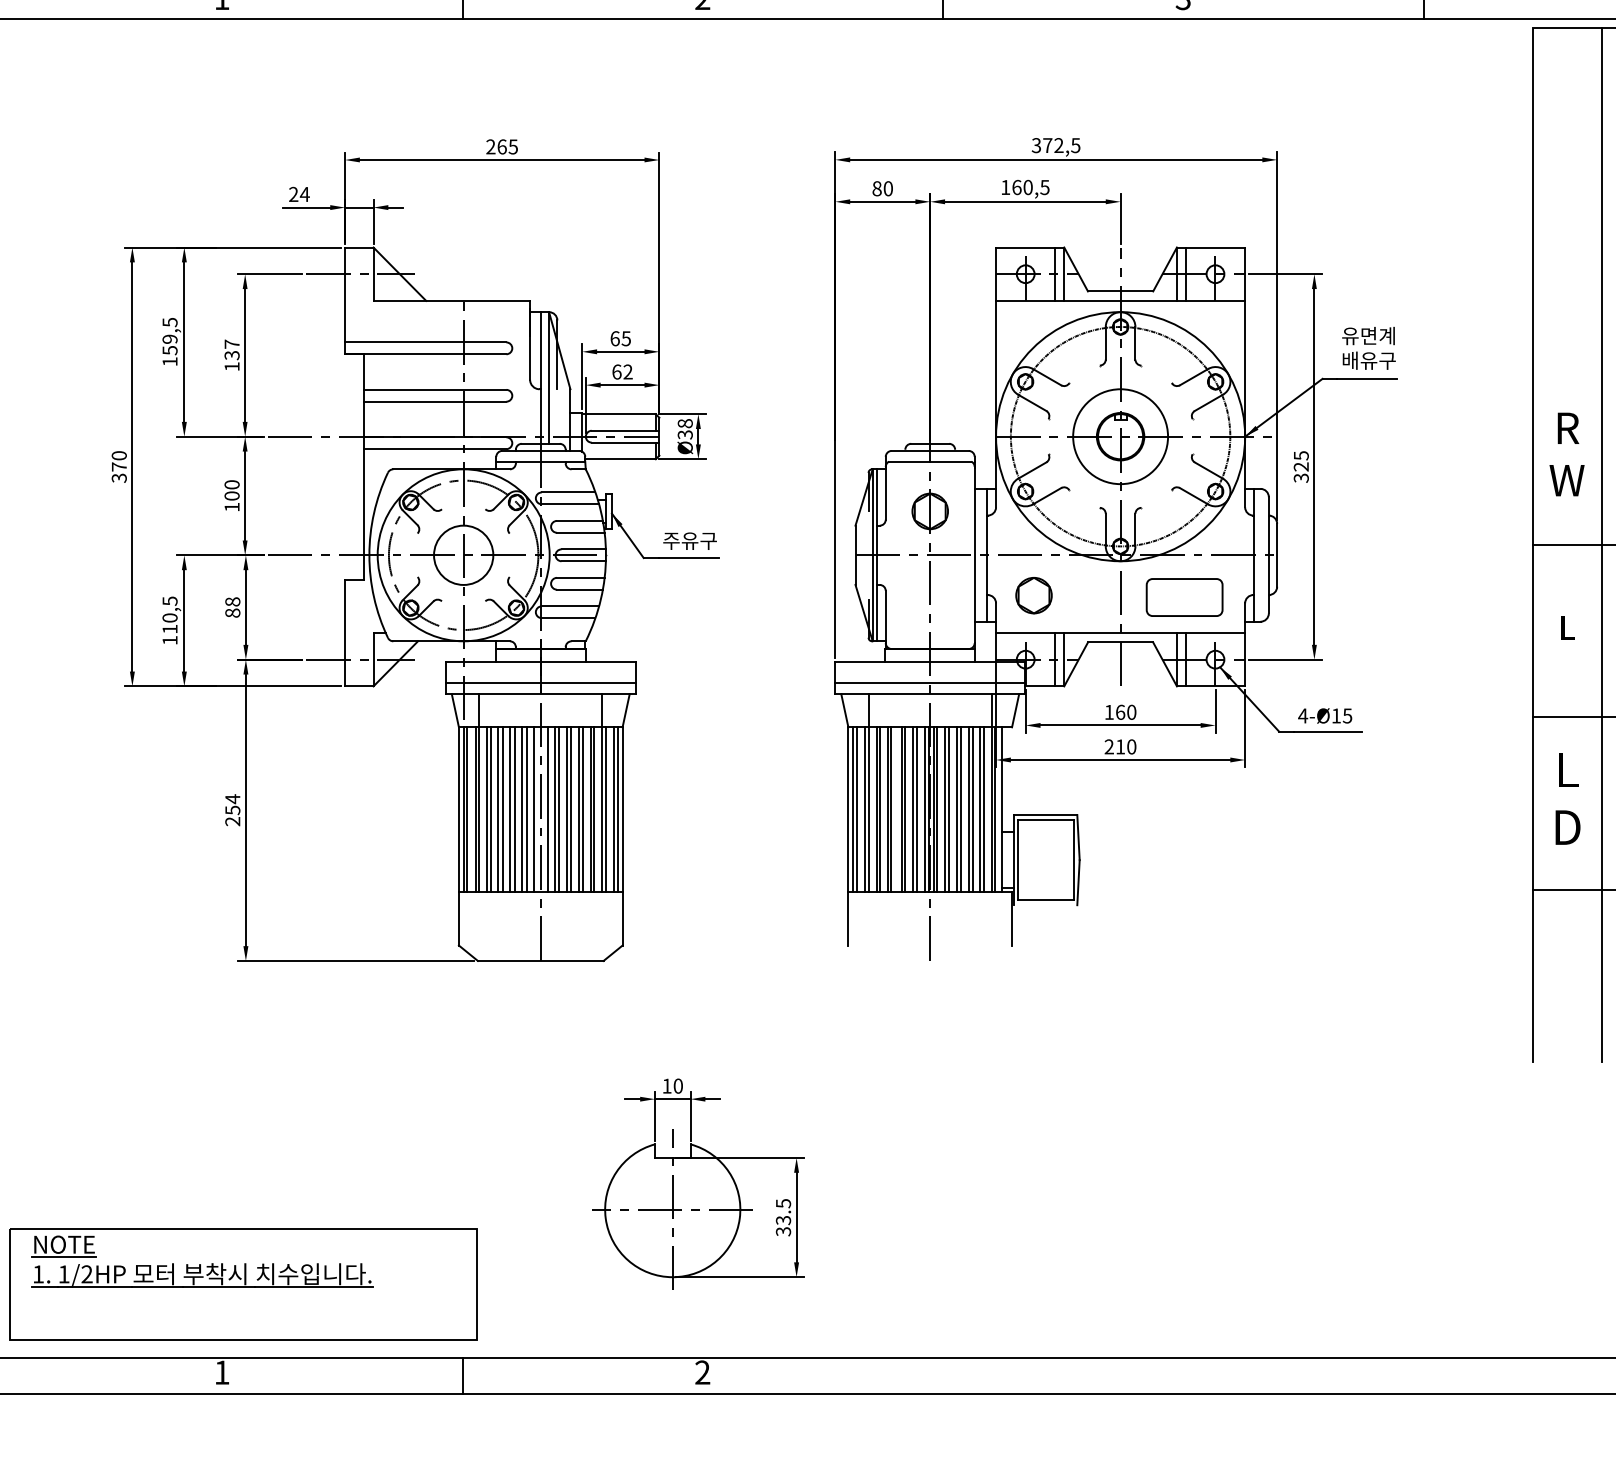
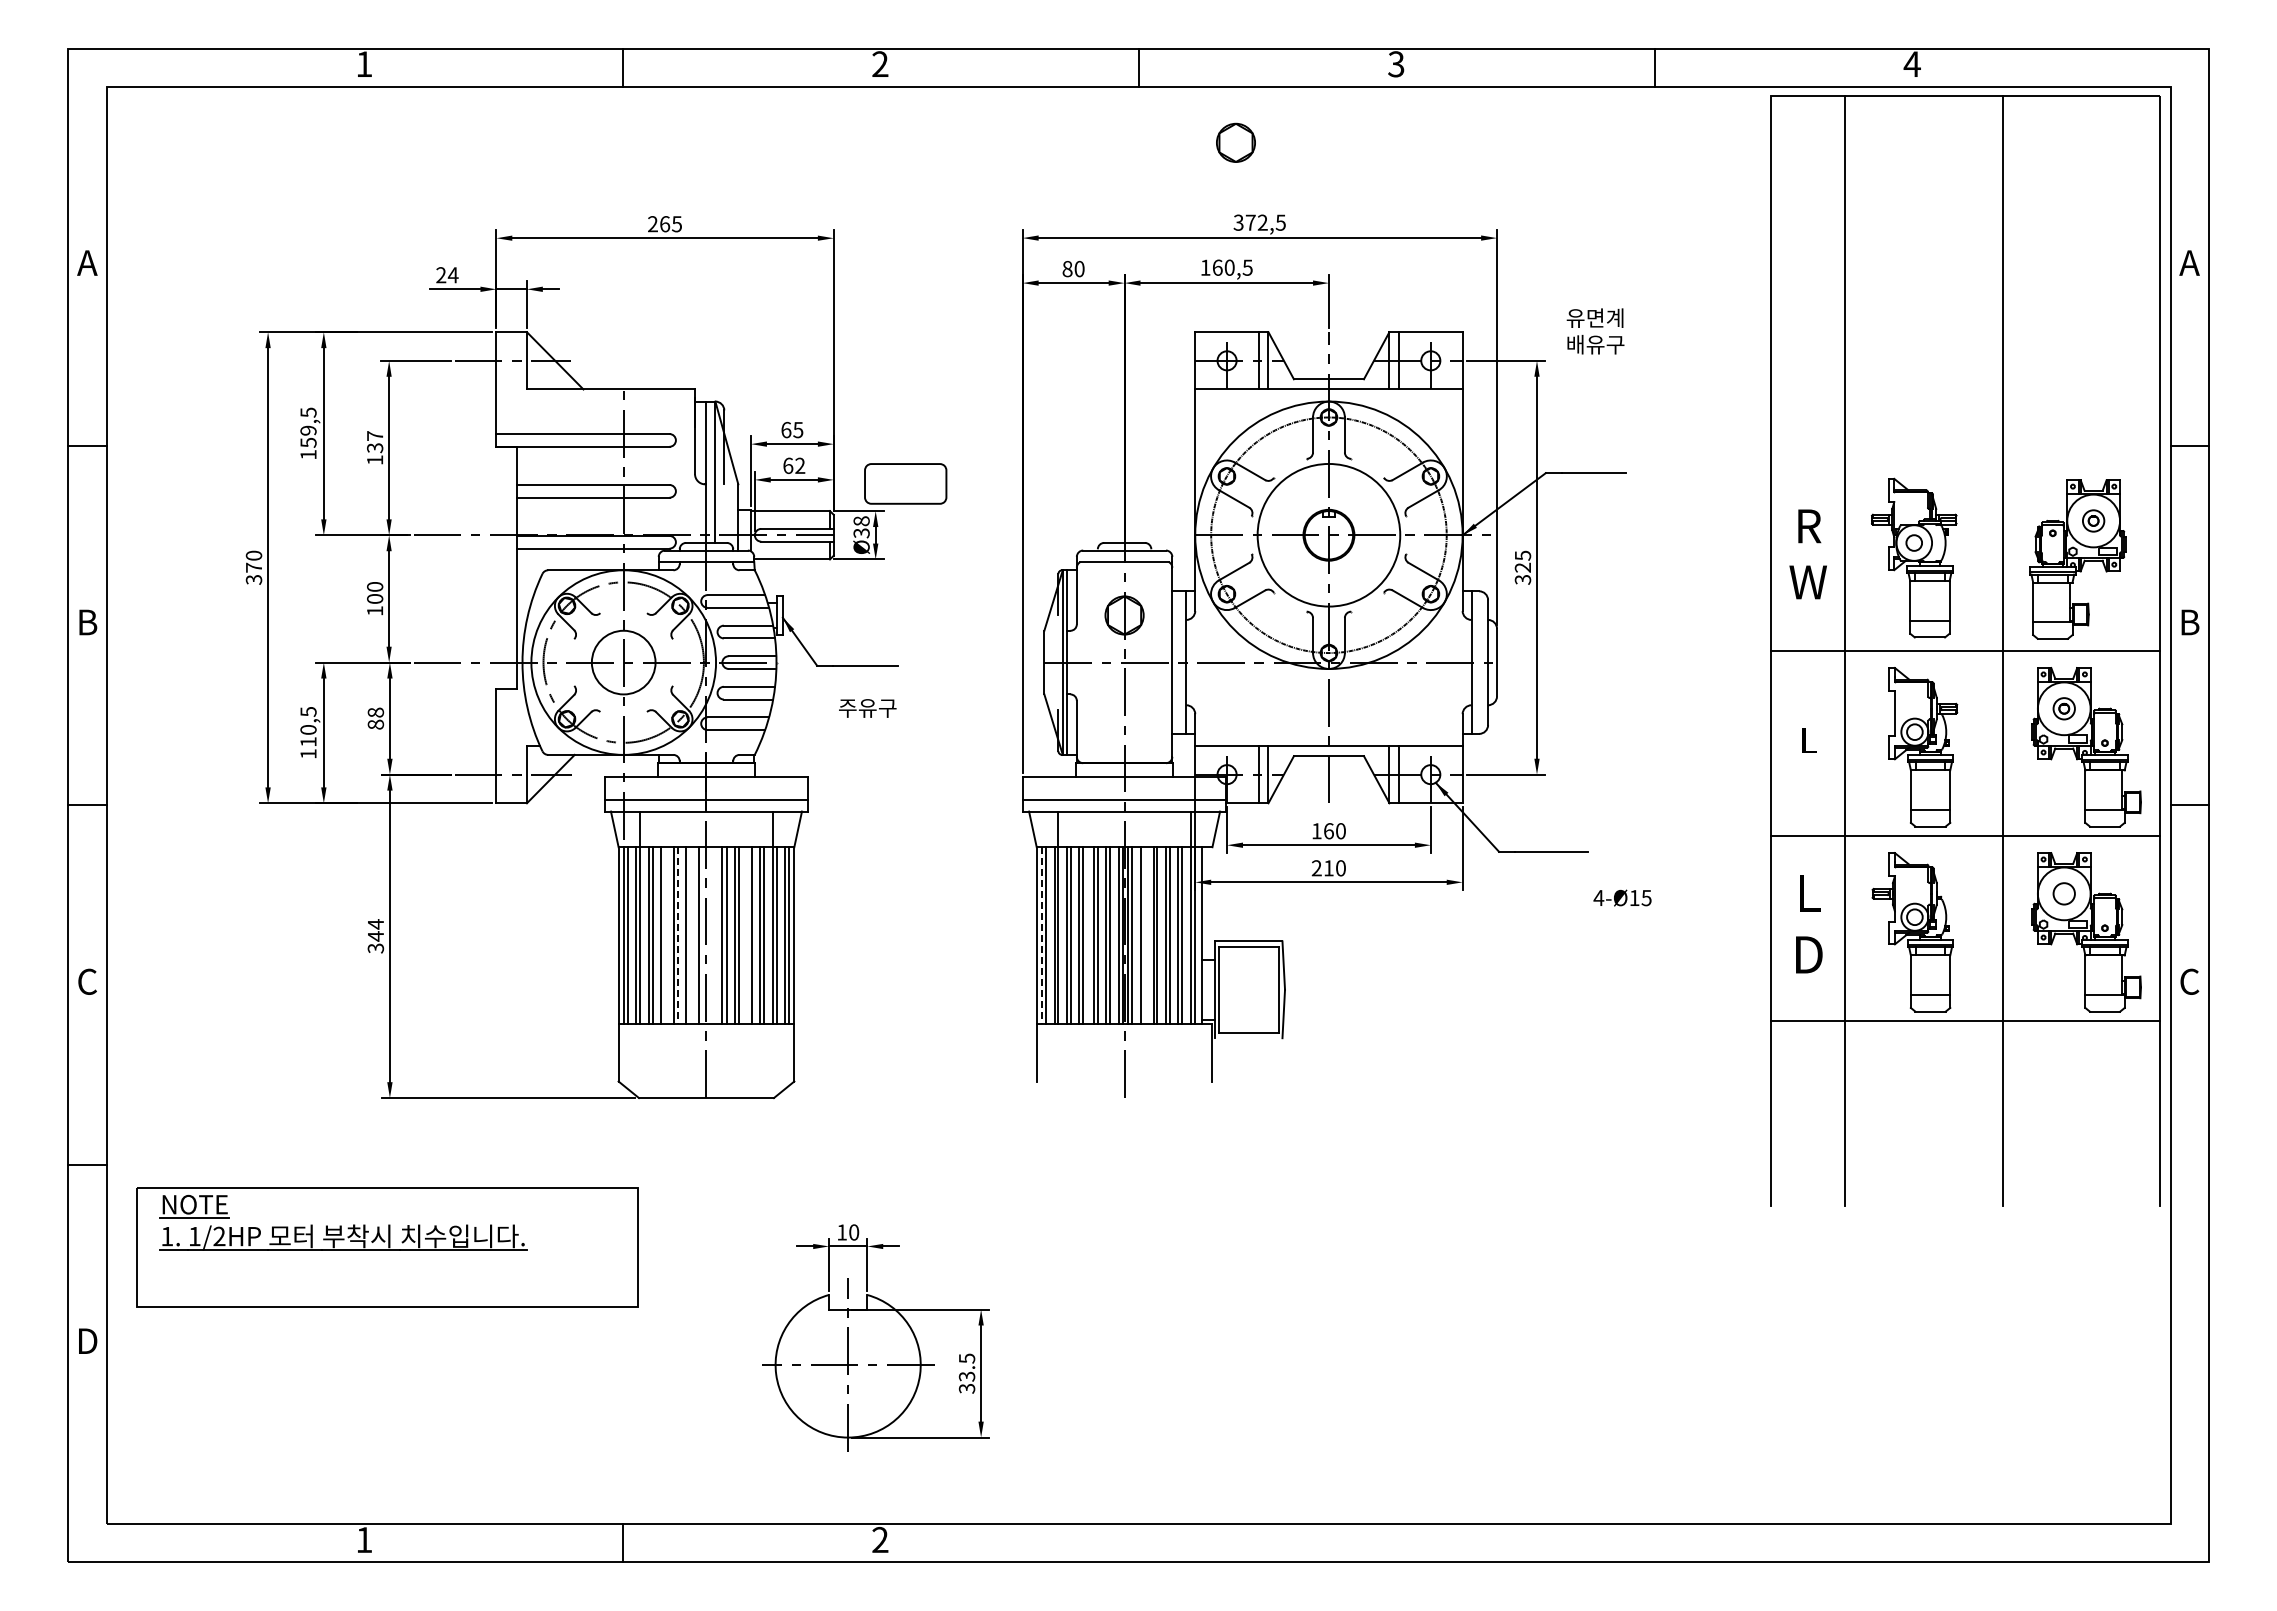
text: (1368, 348) -> (1595, 331), moved
circle: (1120, 436) -> (1328, 535), size x1.4
text: (689, 541) -> (867, 708), moved
part: (1033, 595) -> (1235, 142), moved
part: (1184, 597) -> (905, 483), moved
text: (1325, 715) -> (1622, 897), moved
line: (502, 809) -> (665, 935), removed
line: (526, 809) -> (691, 935), removed
line: (547, 809) -> (713, 935), removed
line: (578, 809) -> (747, 935), removed
line: (948, 809) -> (1144, 935), removed
line: (514, 810) -> (678, 936), solid -> dashed
line: (852, 810) -> (1041, 936), solid -> dashed
text: (233, 816) -> (376, 942), 254 -> 344
part: (243, 1284) -> (387, 1247), moved

